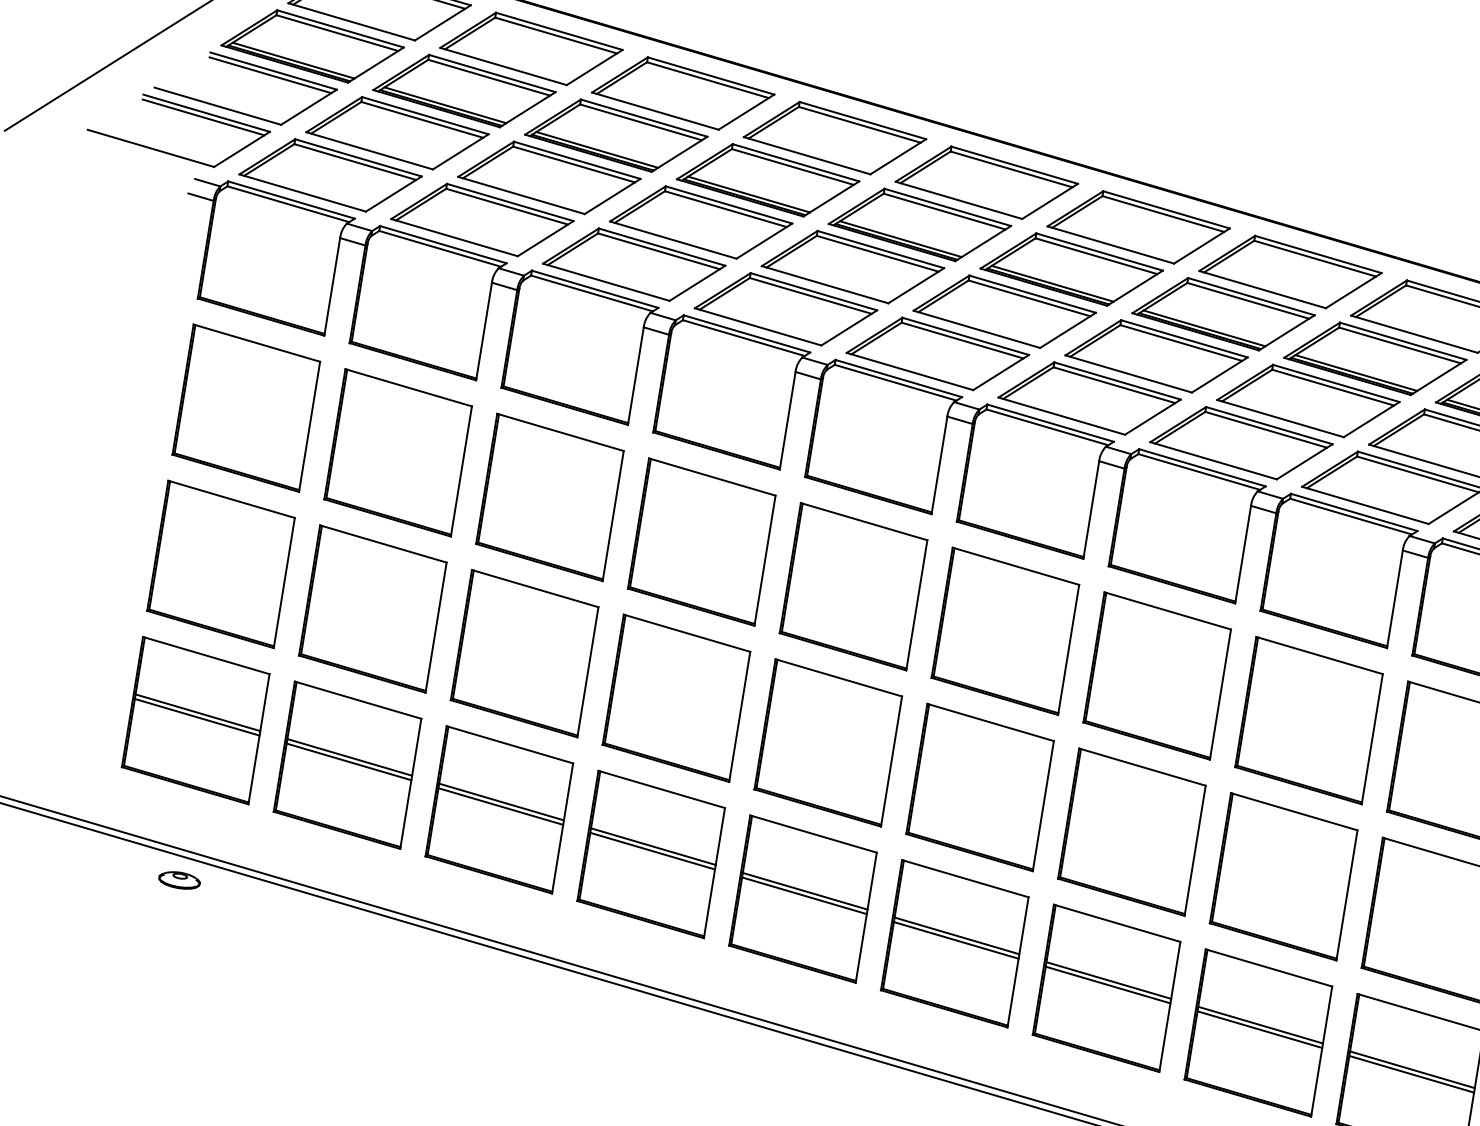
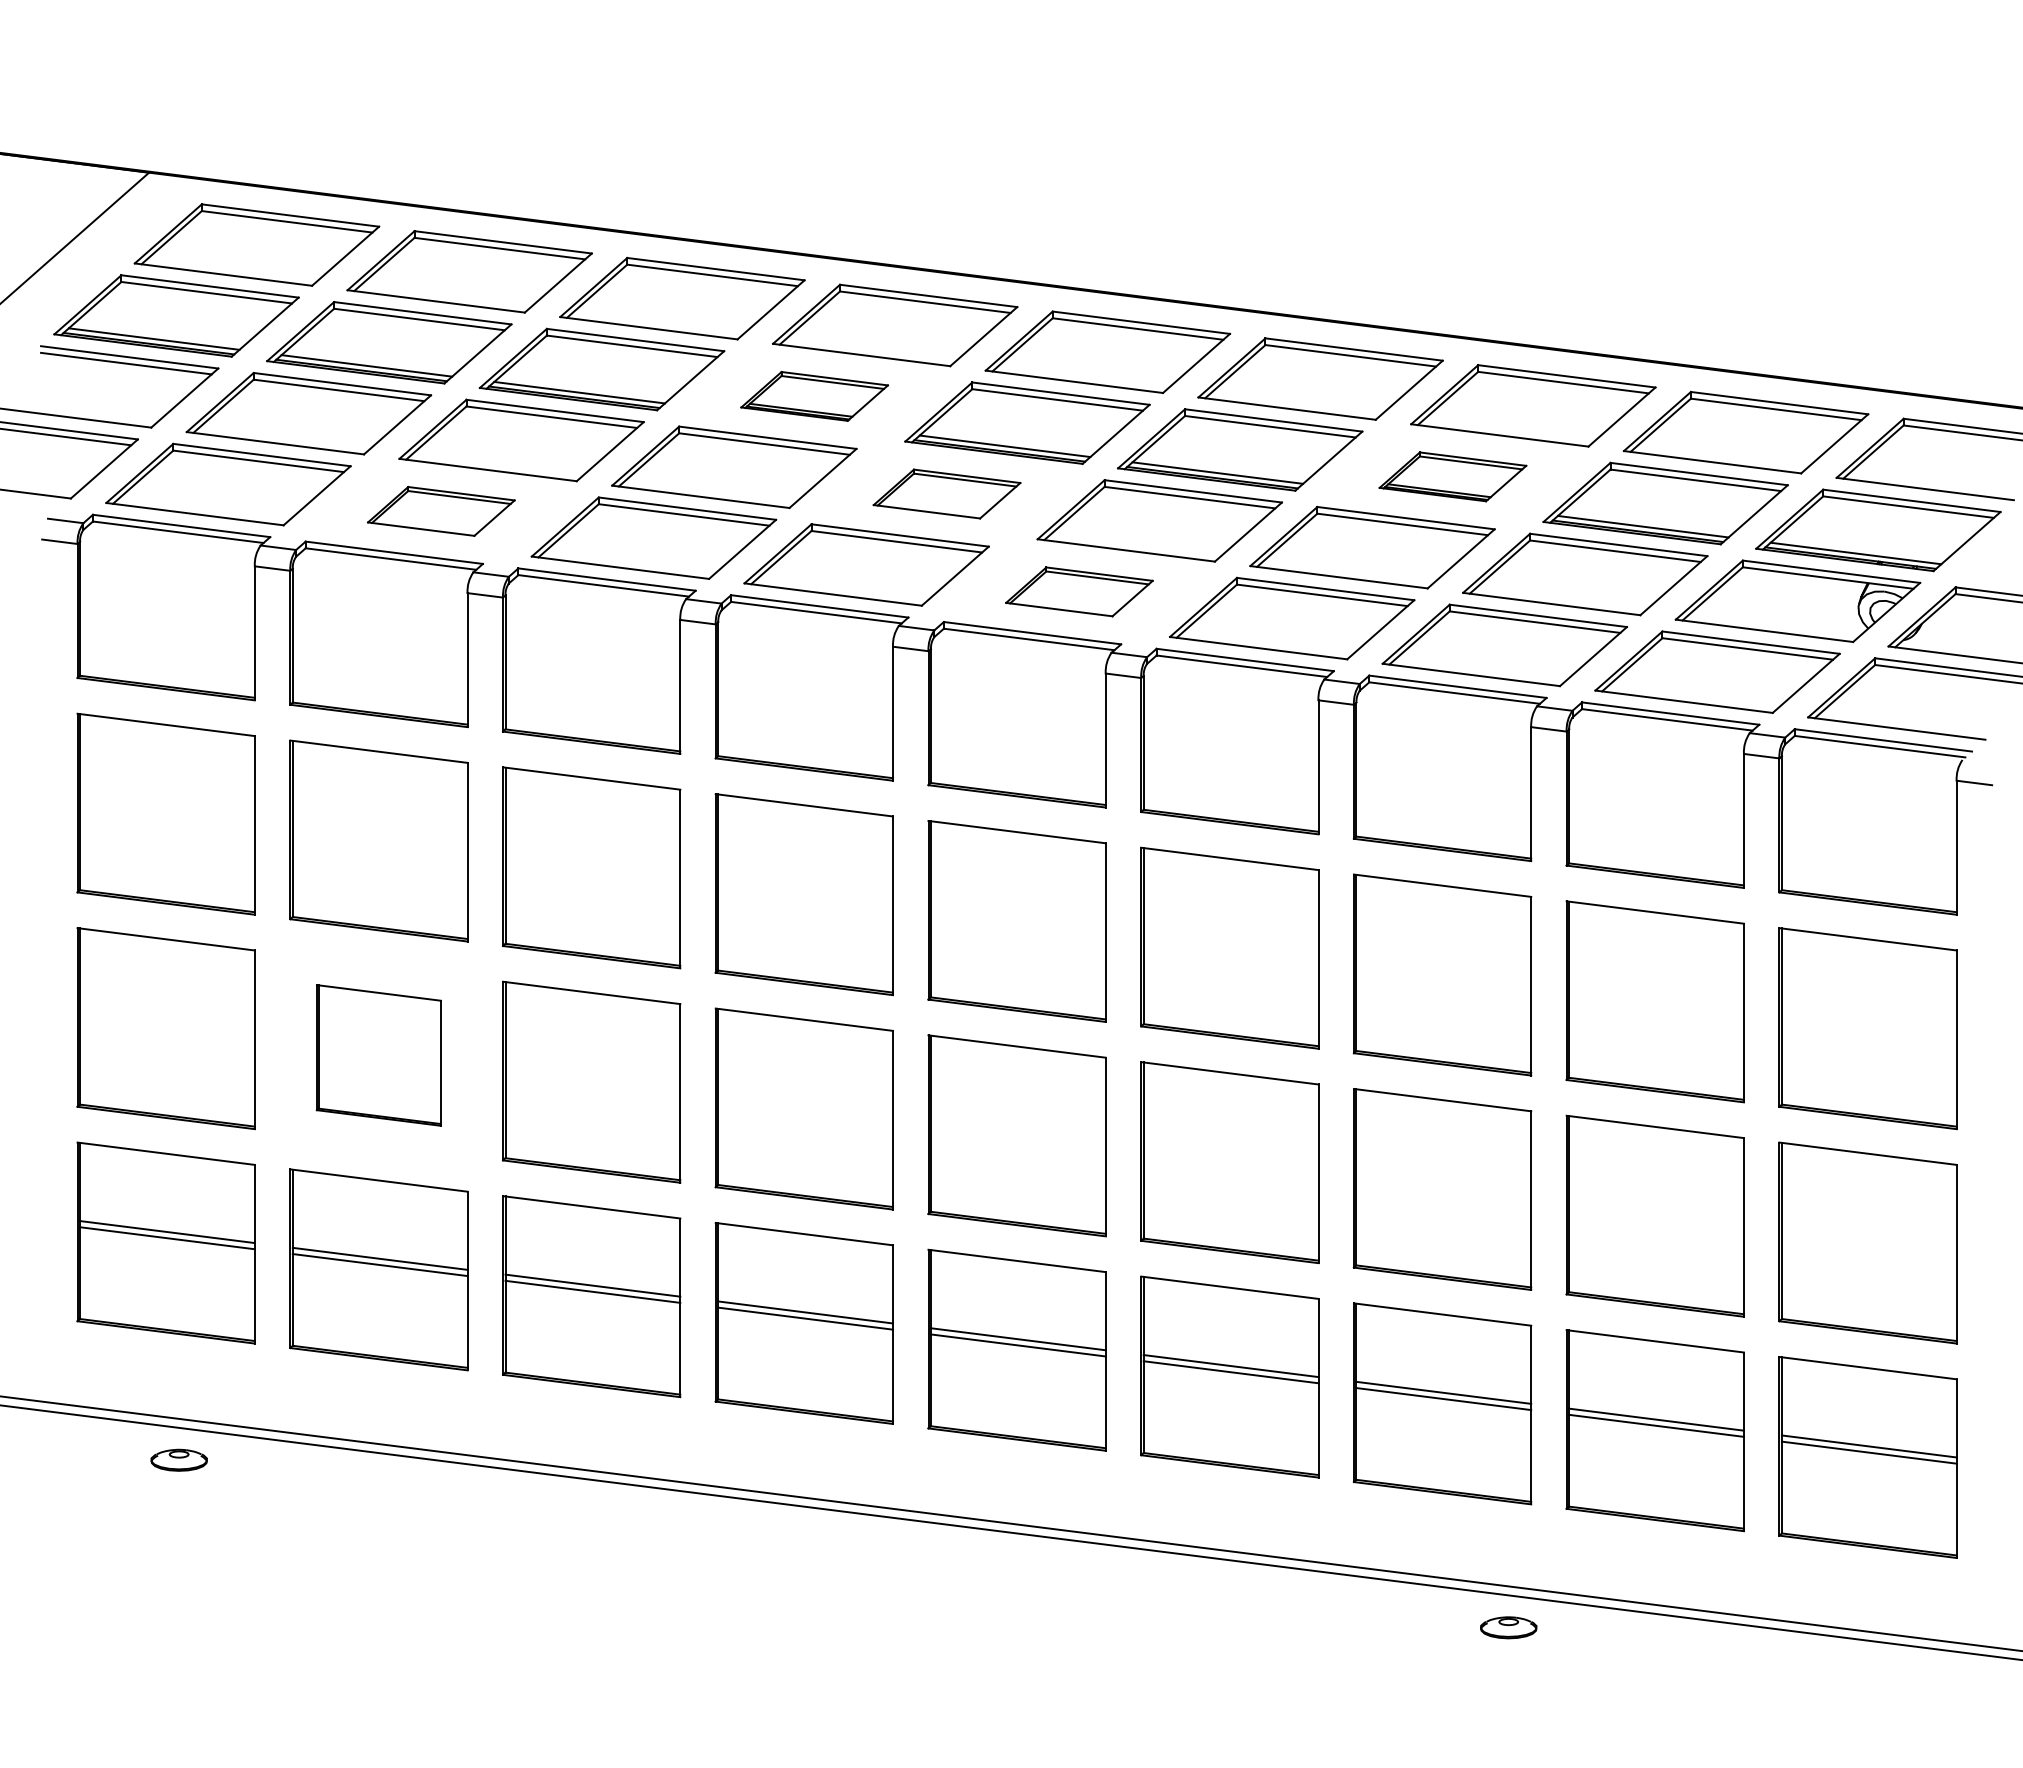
part: (767, 180) -> (814, 396), size x0.6
part: (482, 220) -> (441, 511), size x0.6
part: (852, 266) -> (946, 493), size x0.6
part: (1223, 313) -> (1452, 476), size x0.6
part: (937, 353) -> (1079, 591), size x0.6
part: (372, 609) -> (378, 1055), size x0.7

